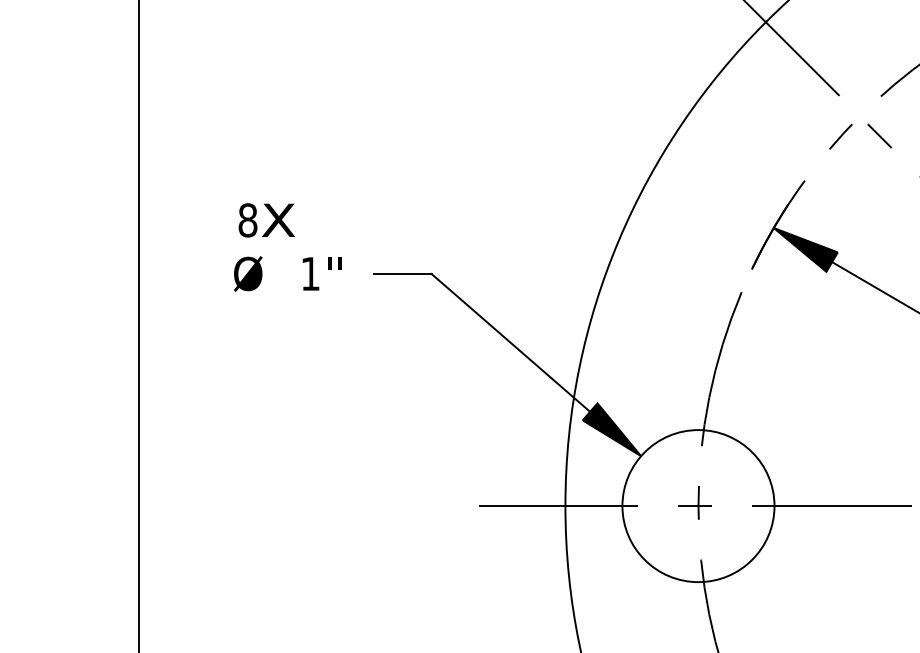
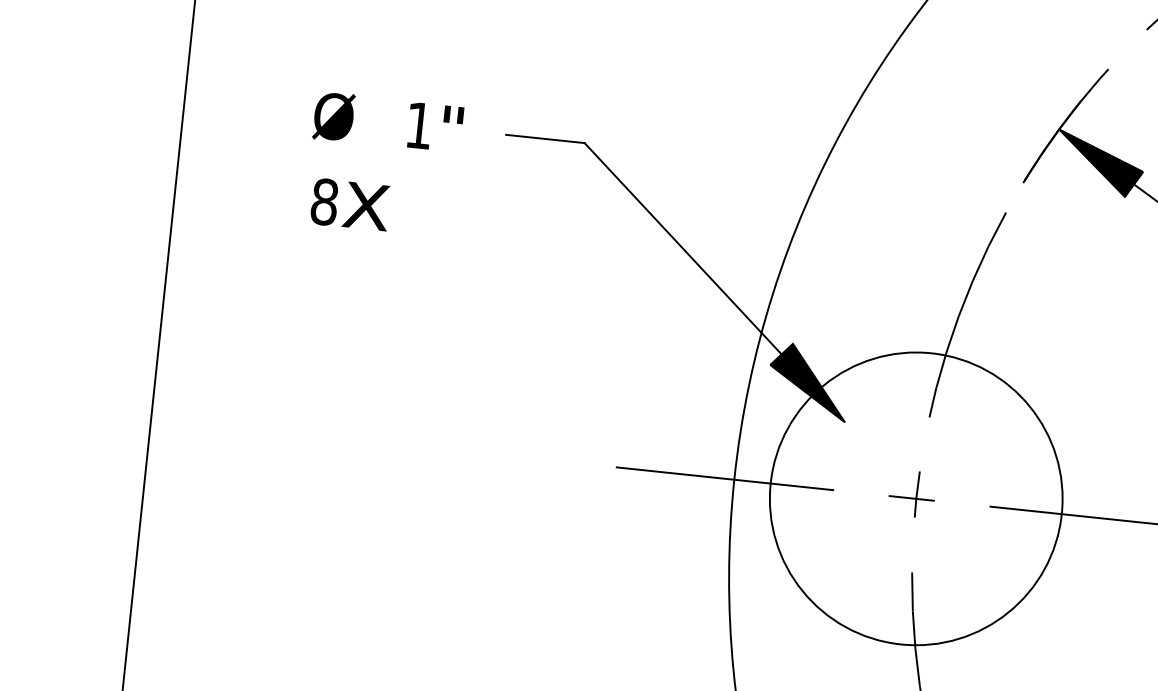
text: (266, 220) -> (349, 204), moved
circle: (698, 506) -> (916, 499), size x1.4

